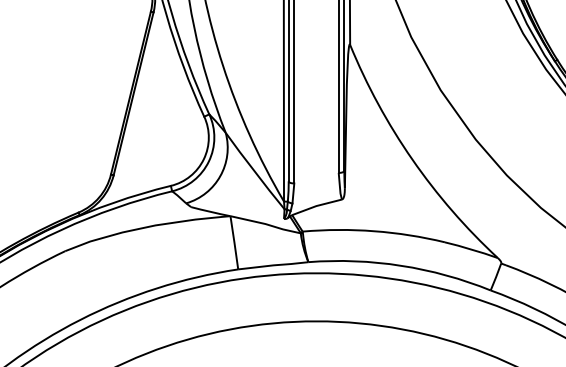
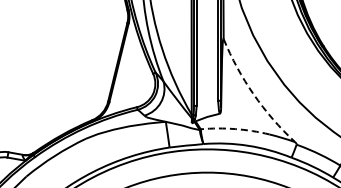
arc: (411, 159) -> (253, 94), solid -> dashed
arc: (374, 232) -> (235, 129), solid -> dashed

